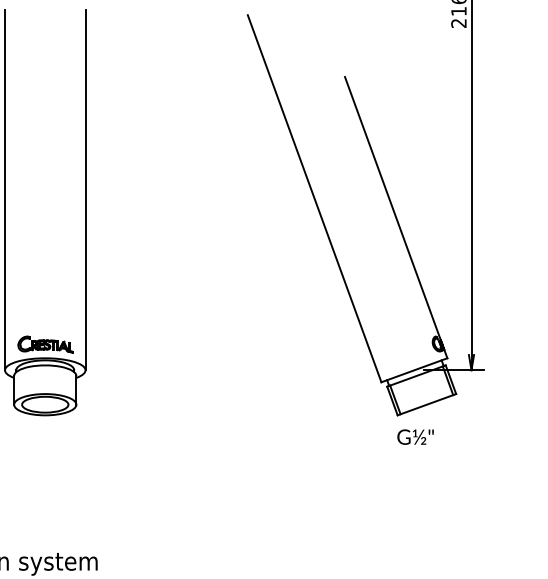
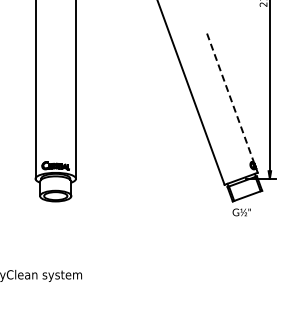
line: (393, 208) -> (230, 97), solid -> dashed

